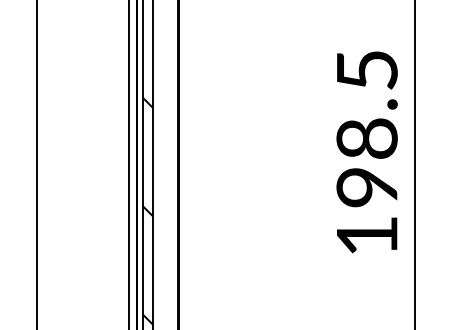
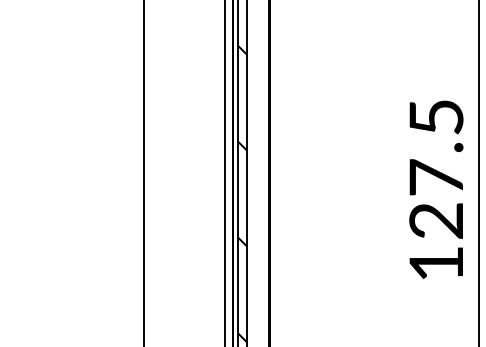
text: (367, 162) -> (436, 198), 198.5 -> 127.5

